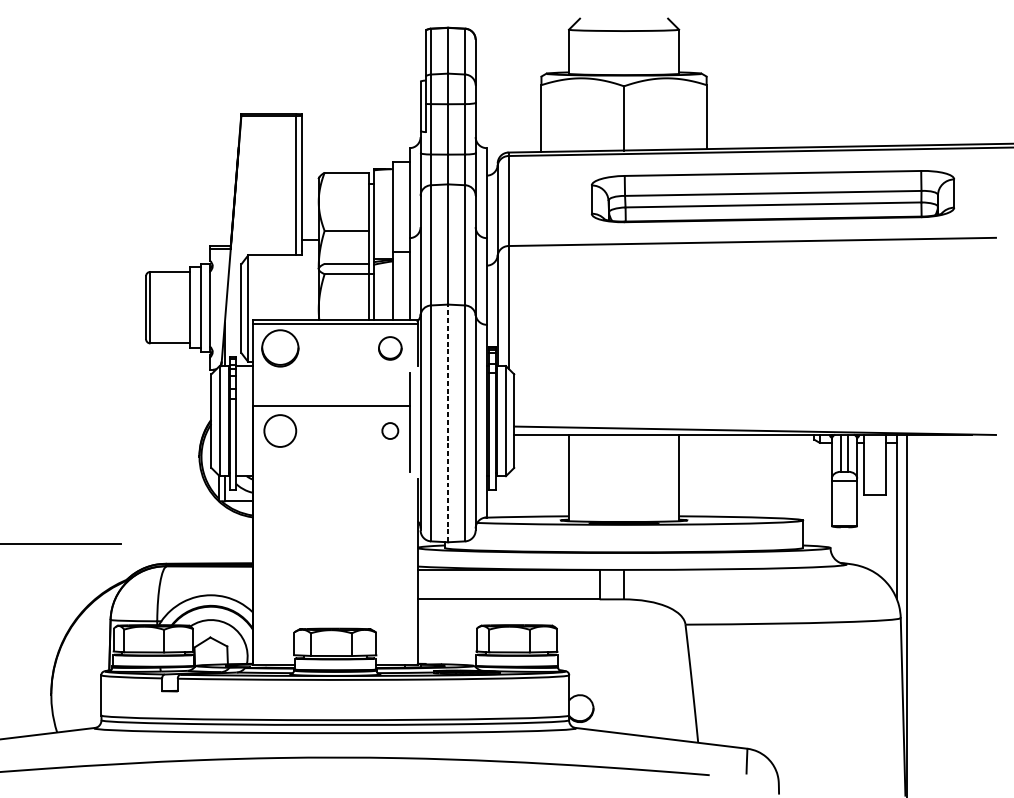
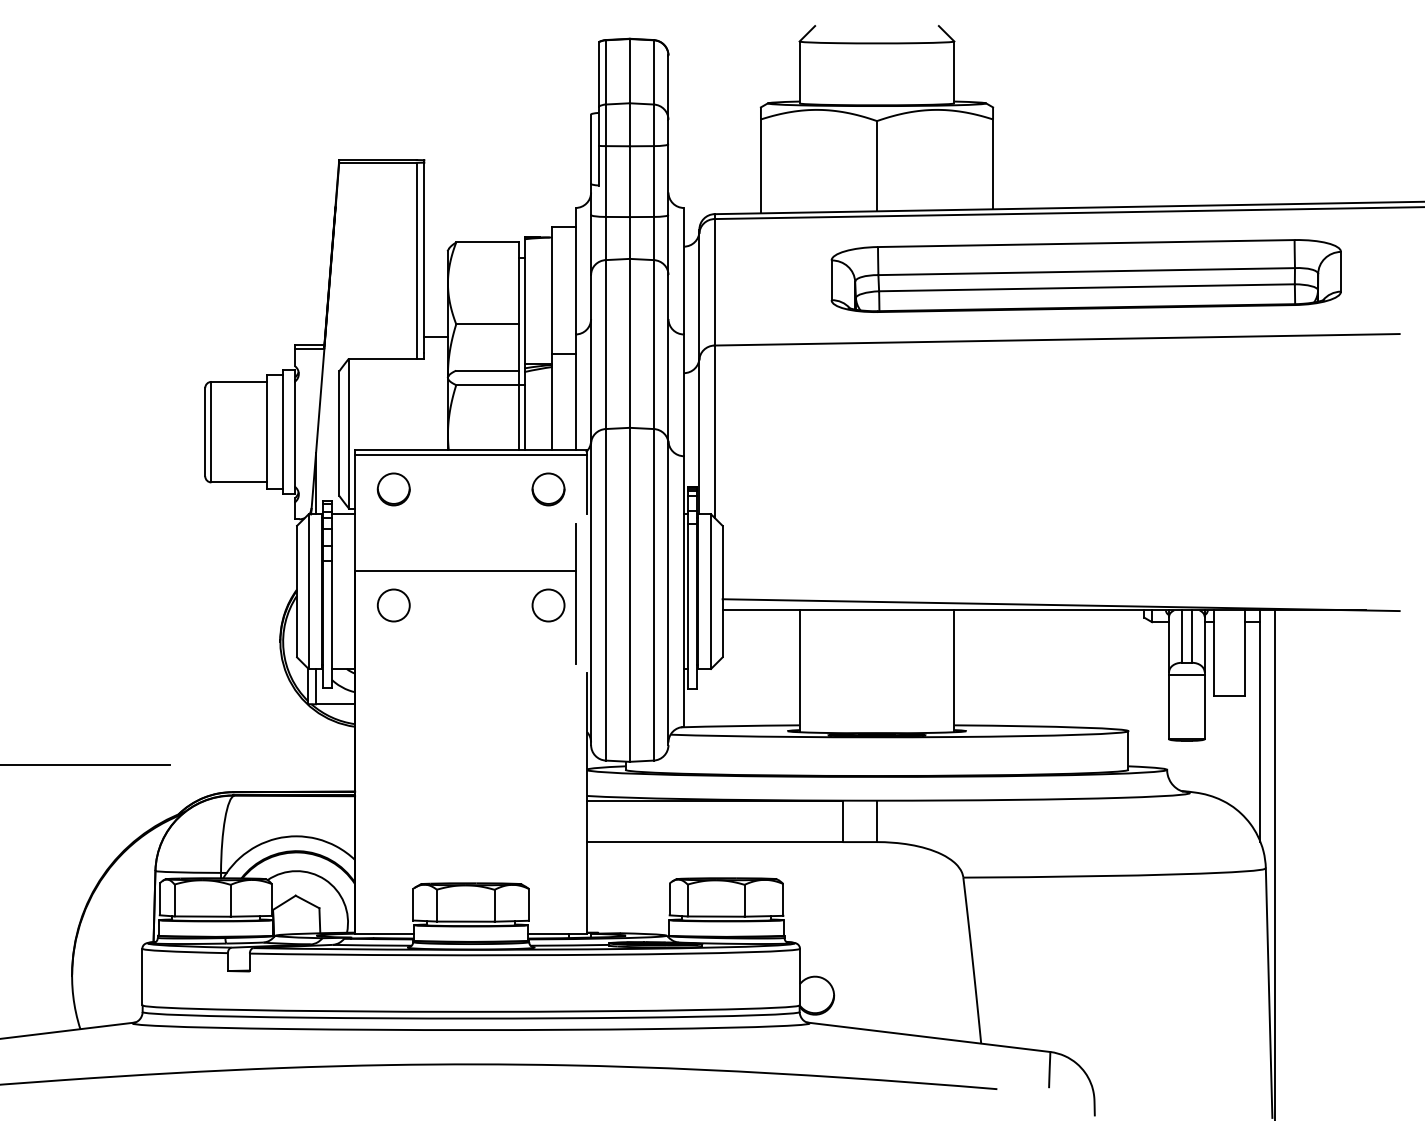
part: (279, 348) -> (393, 489), size x0.62
line: (447, 423) -> (629, 594), dashed -> solid
part: (279, 431) -> (393, 605), size x0.71
part: (390, 431) -> (548, 605), size x1.43

